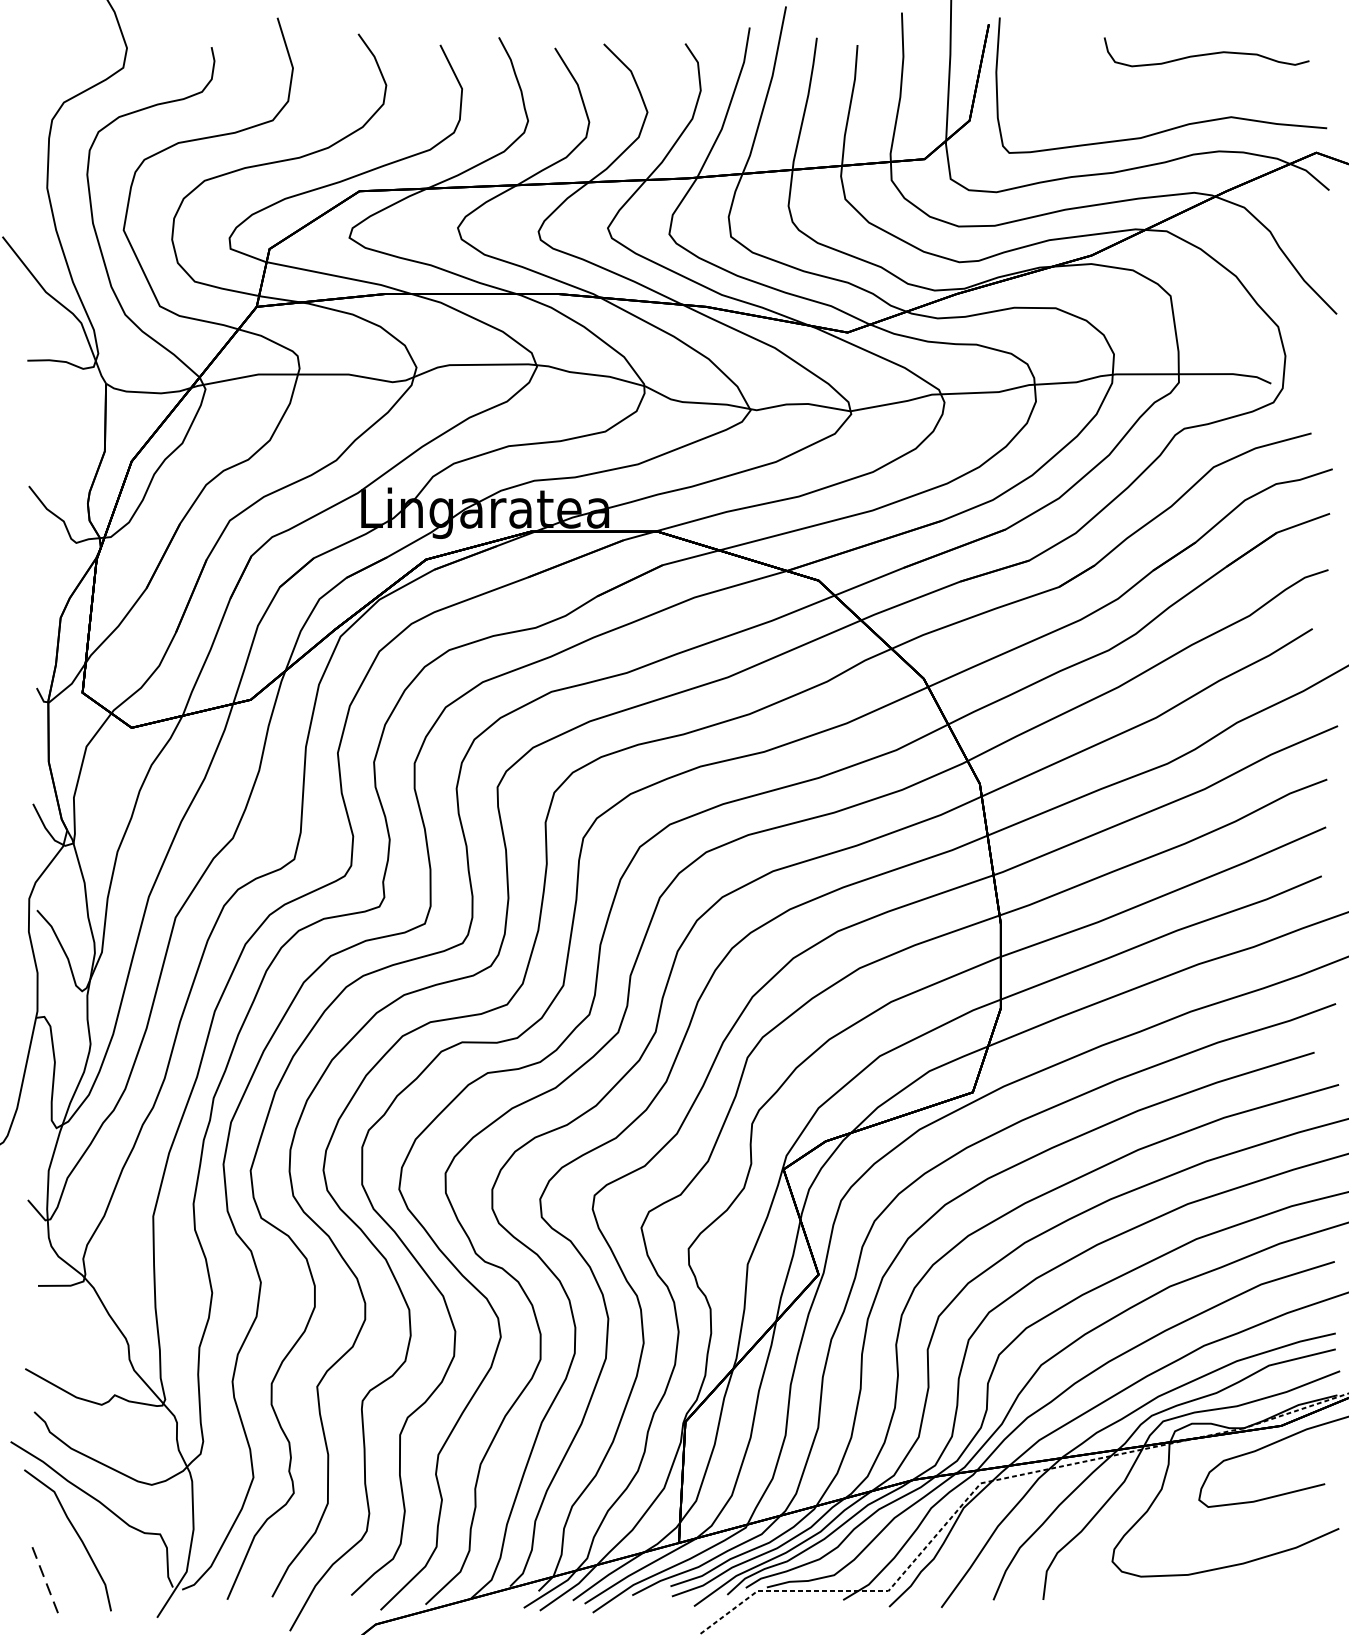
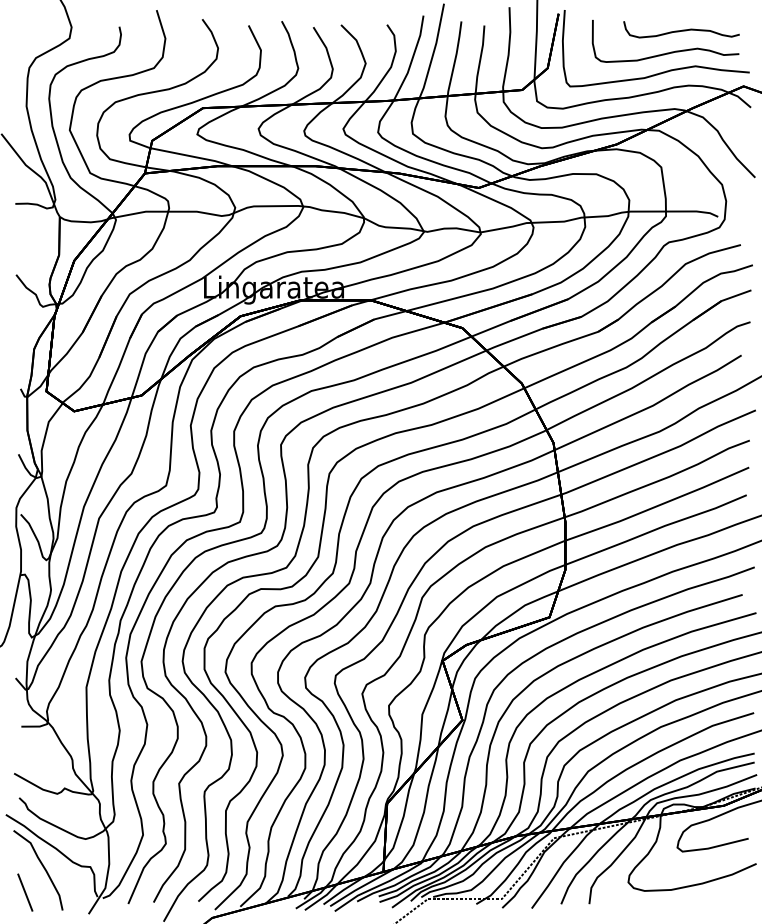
curve: (1179, 92) -> (666, 52), added
line: (45, 1579) -> (25, 892), dashed -> solid

